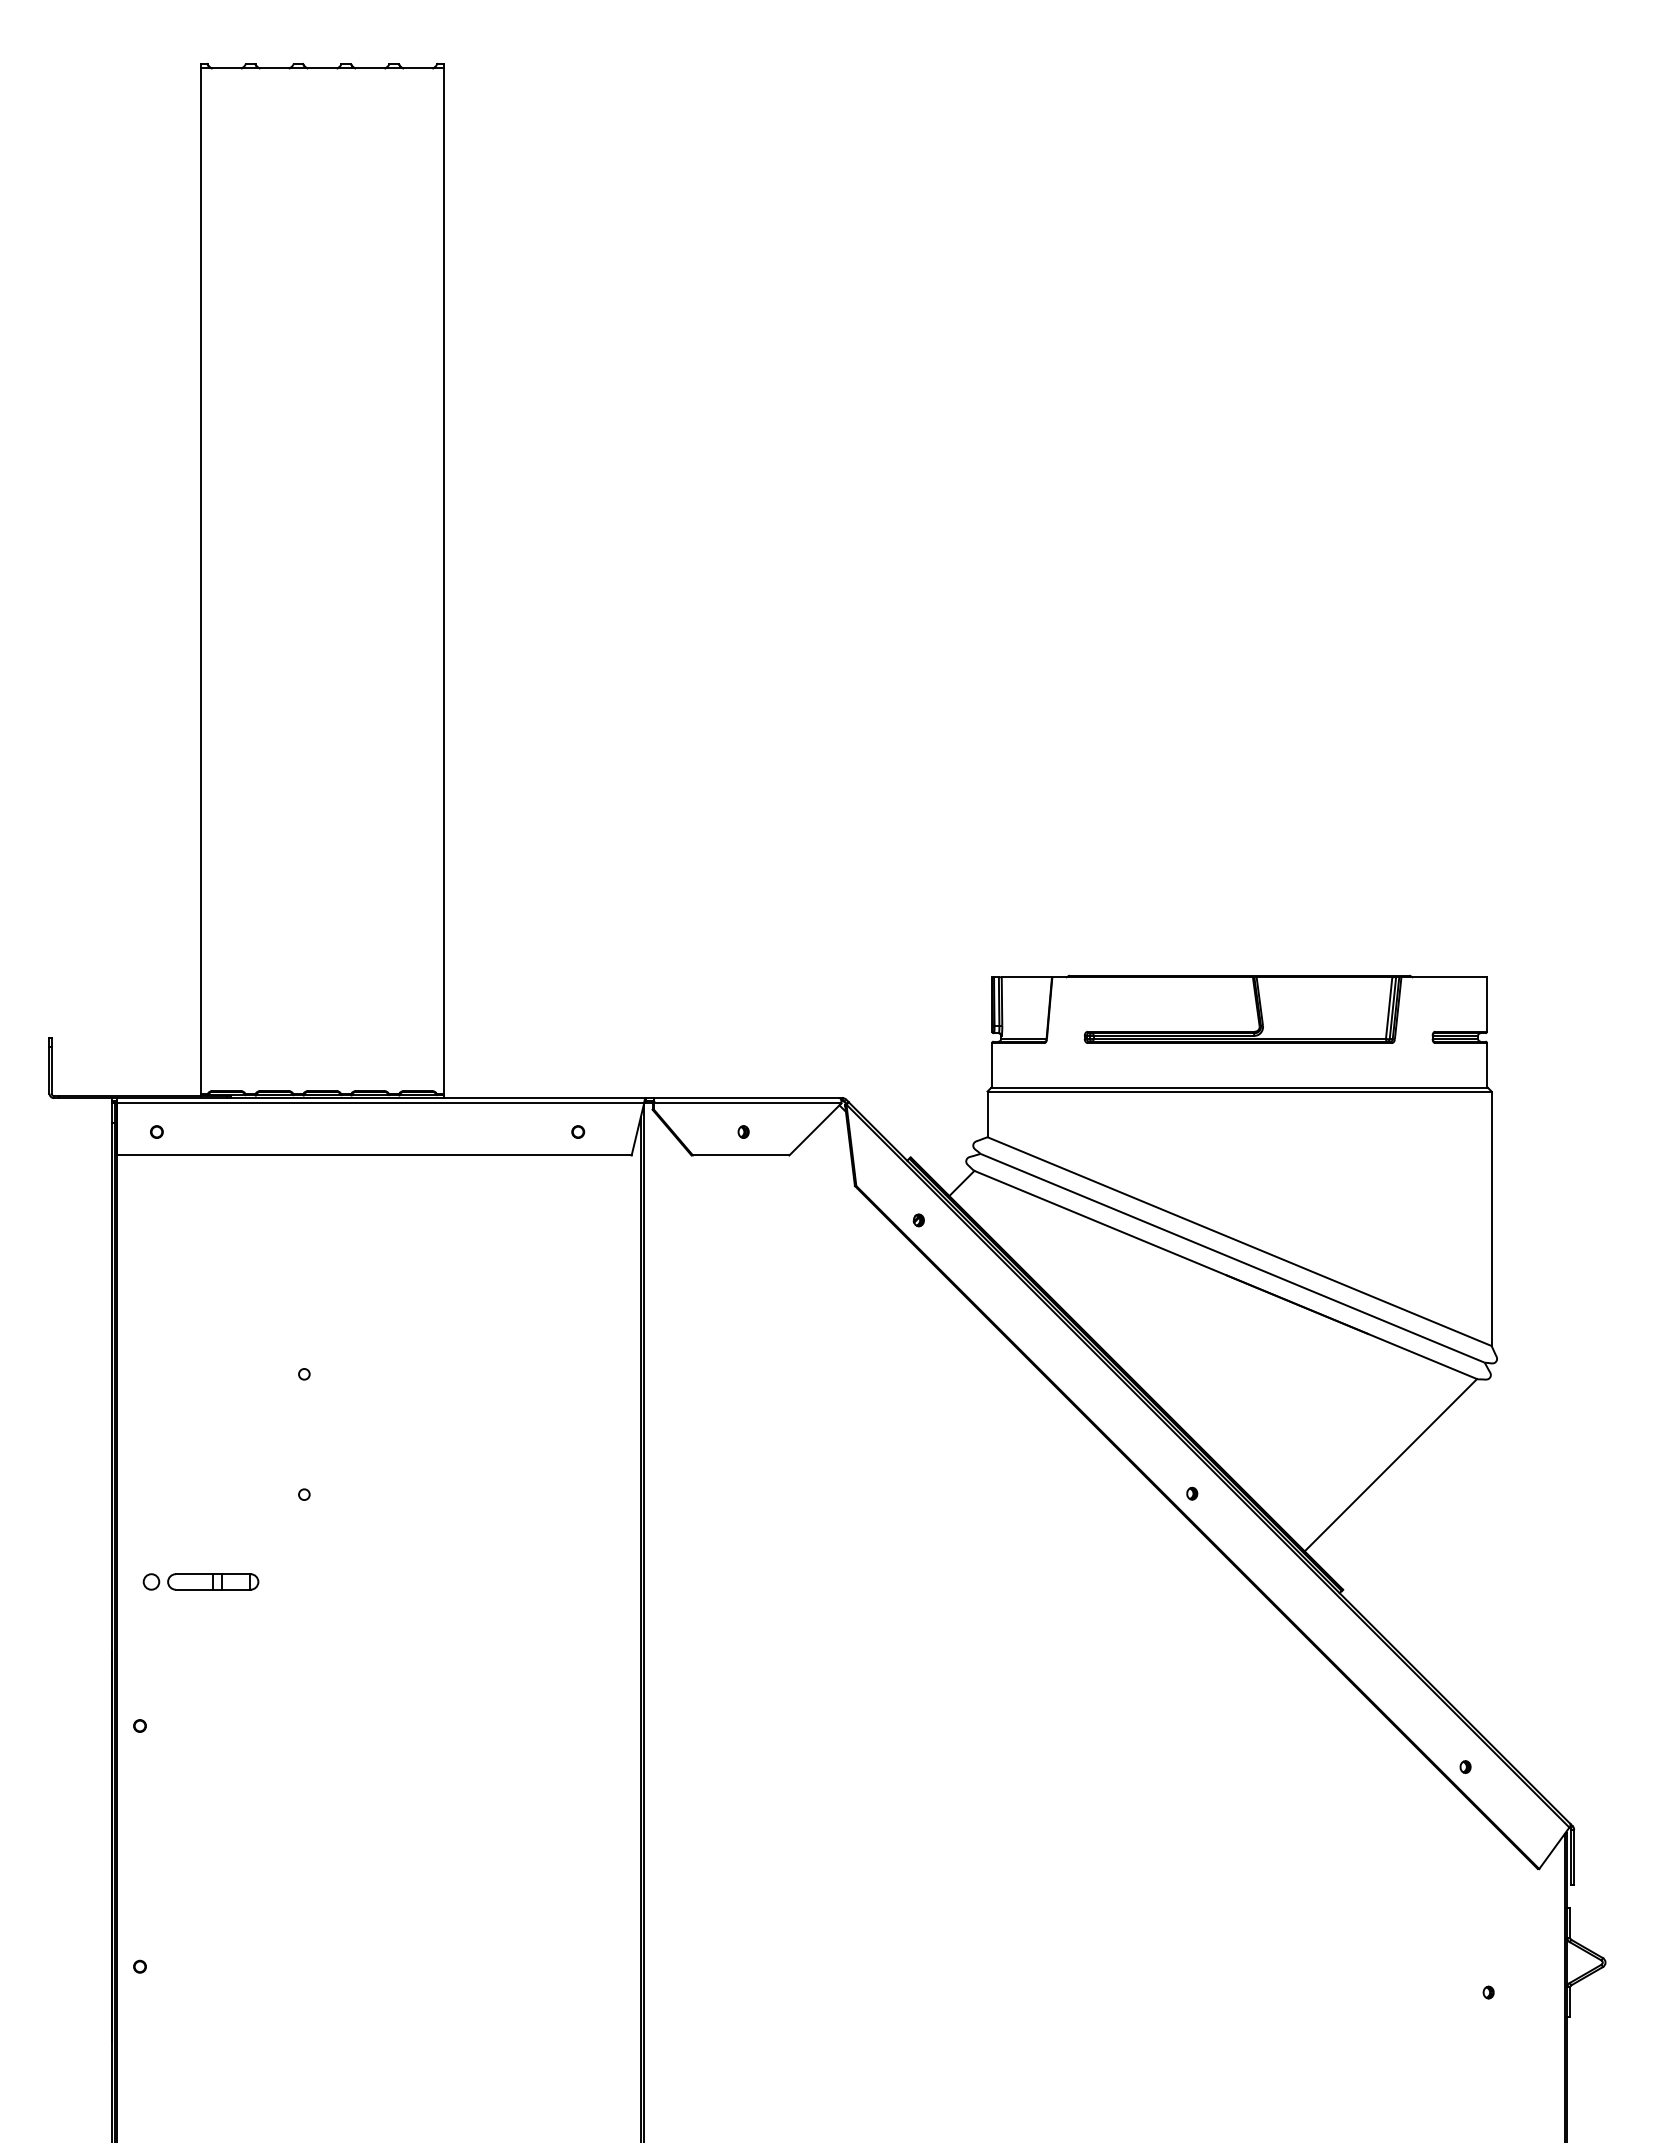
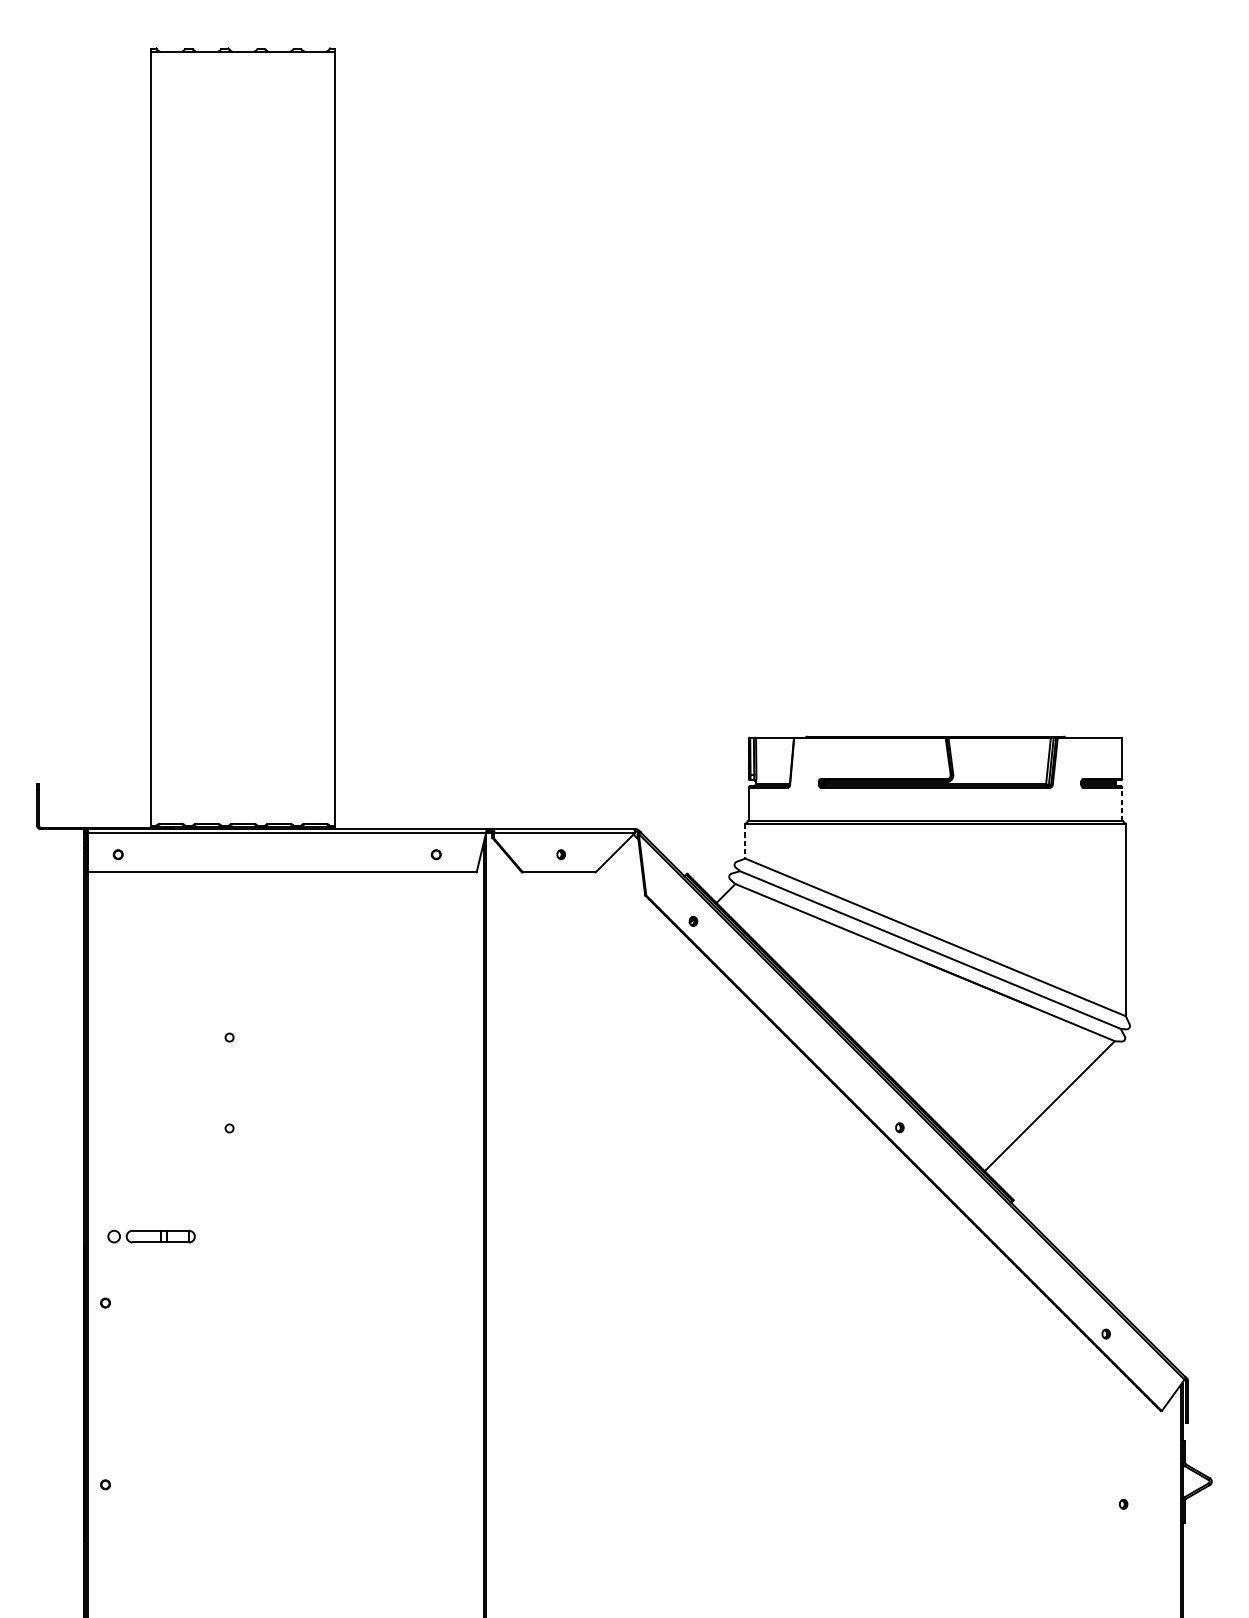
line: (1487, 1065) -> (1122, 804), solid -> dashed
line: (987, 1114) -> (745, 841), solid -> dashed
part: (200, 1581) -> (151, 1236), moved

